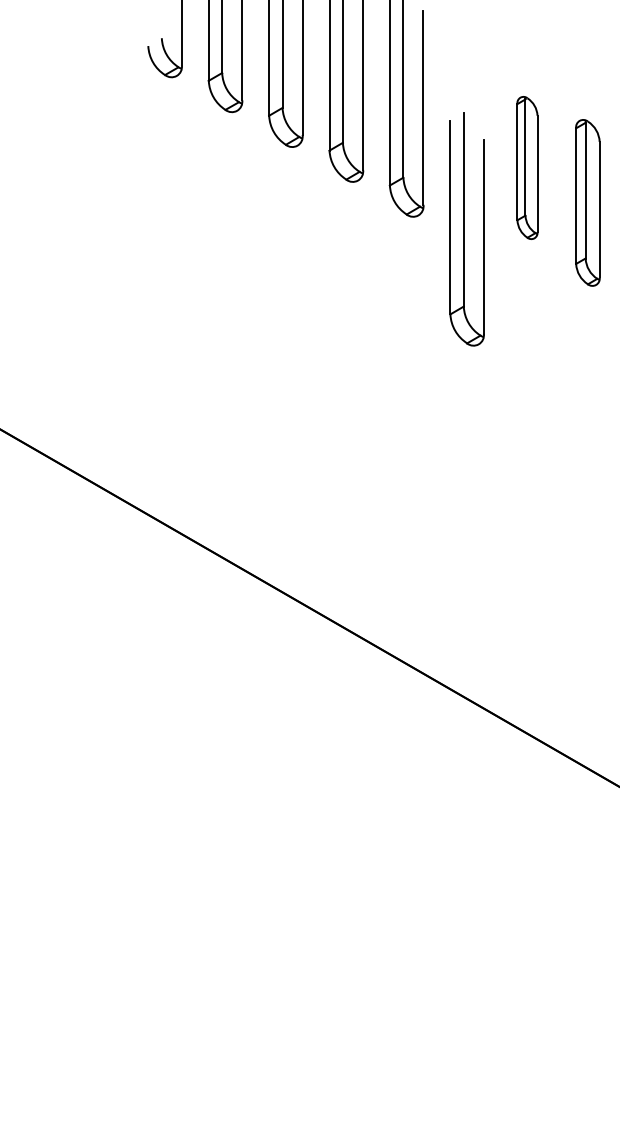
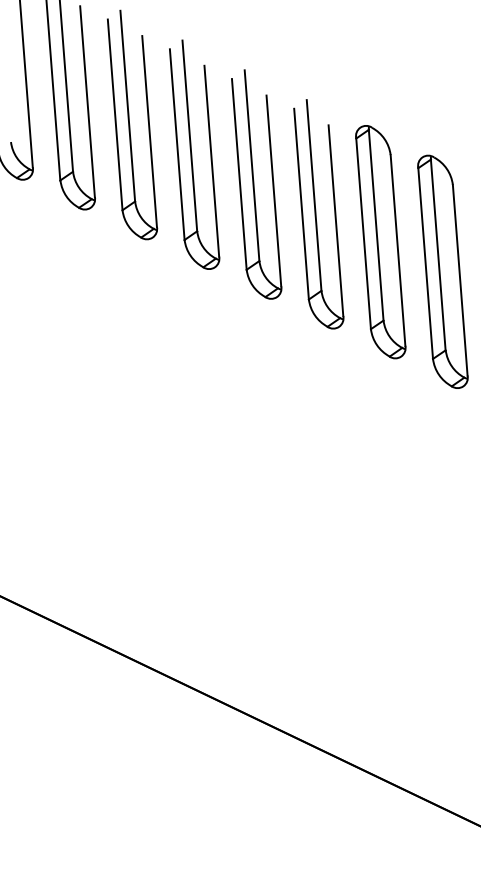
part: (527, 167) -> (380, 241), size x1.67
part: (587, 202) -> (442, 271), size x1.43
part: (466, 229) -> (318, 214), moved

